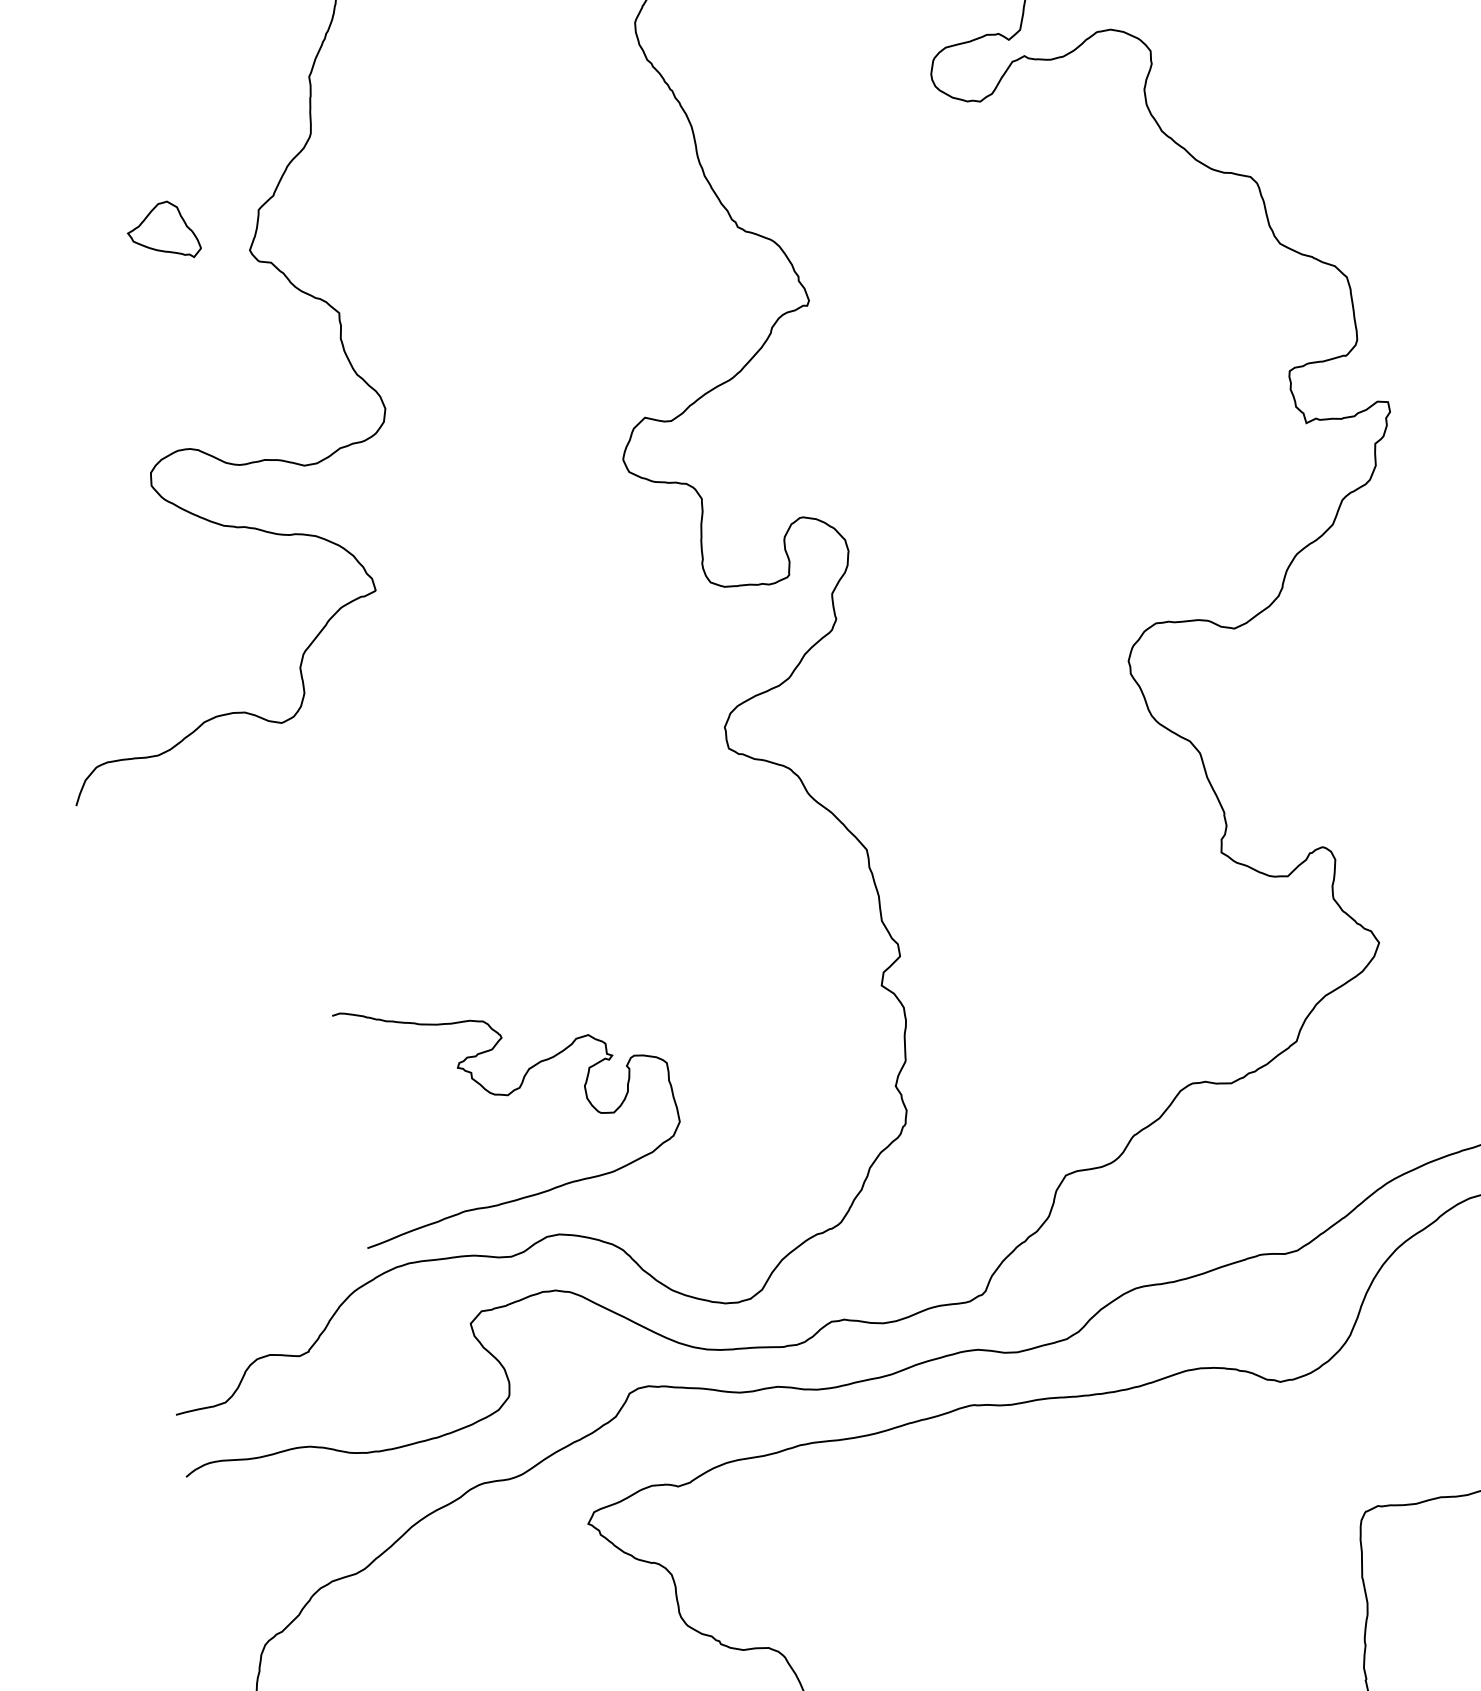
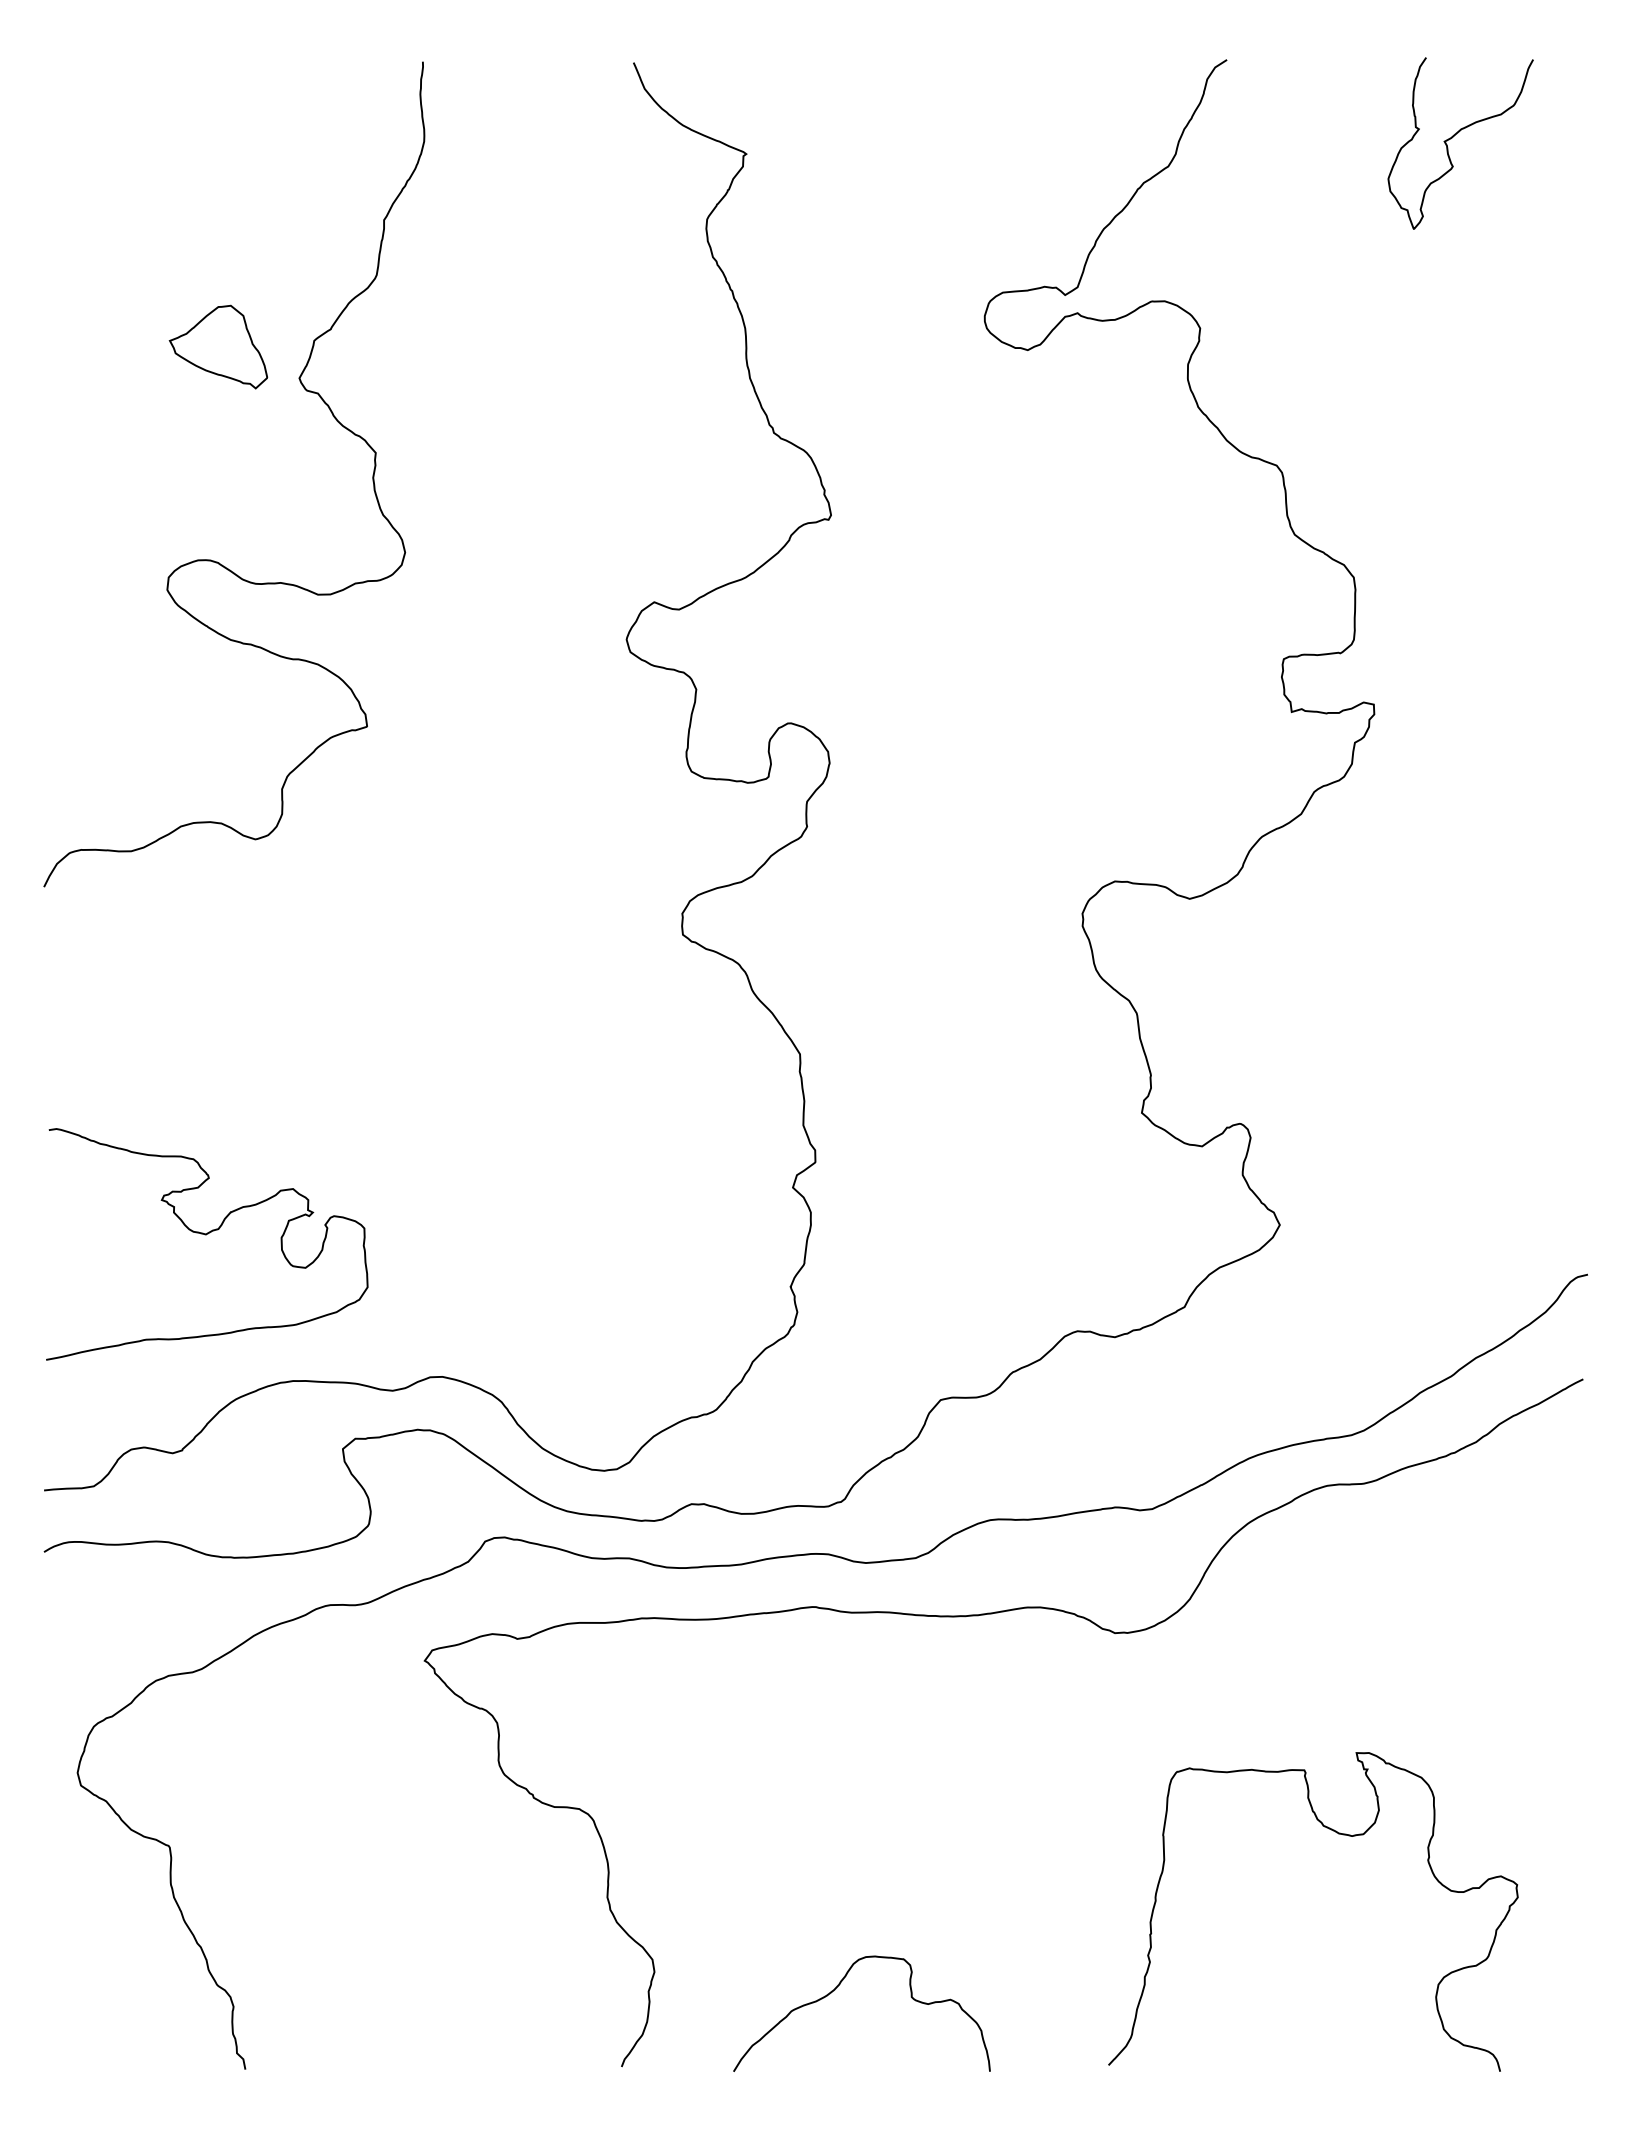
part: (162, 231) -> (218, 346), size x1.43
curve: (508, 1096) -> (206, 1235), moved

